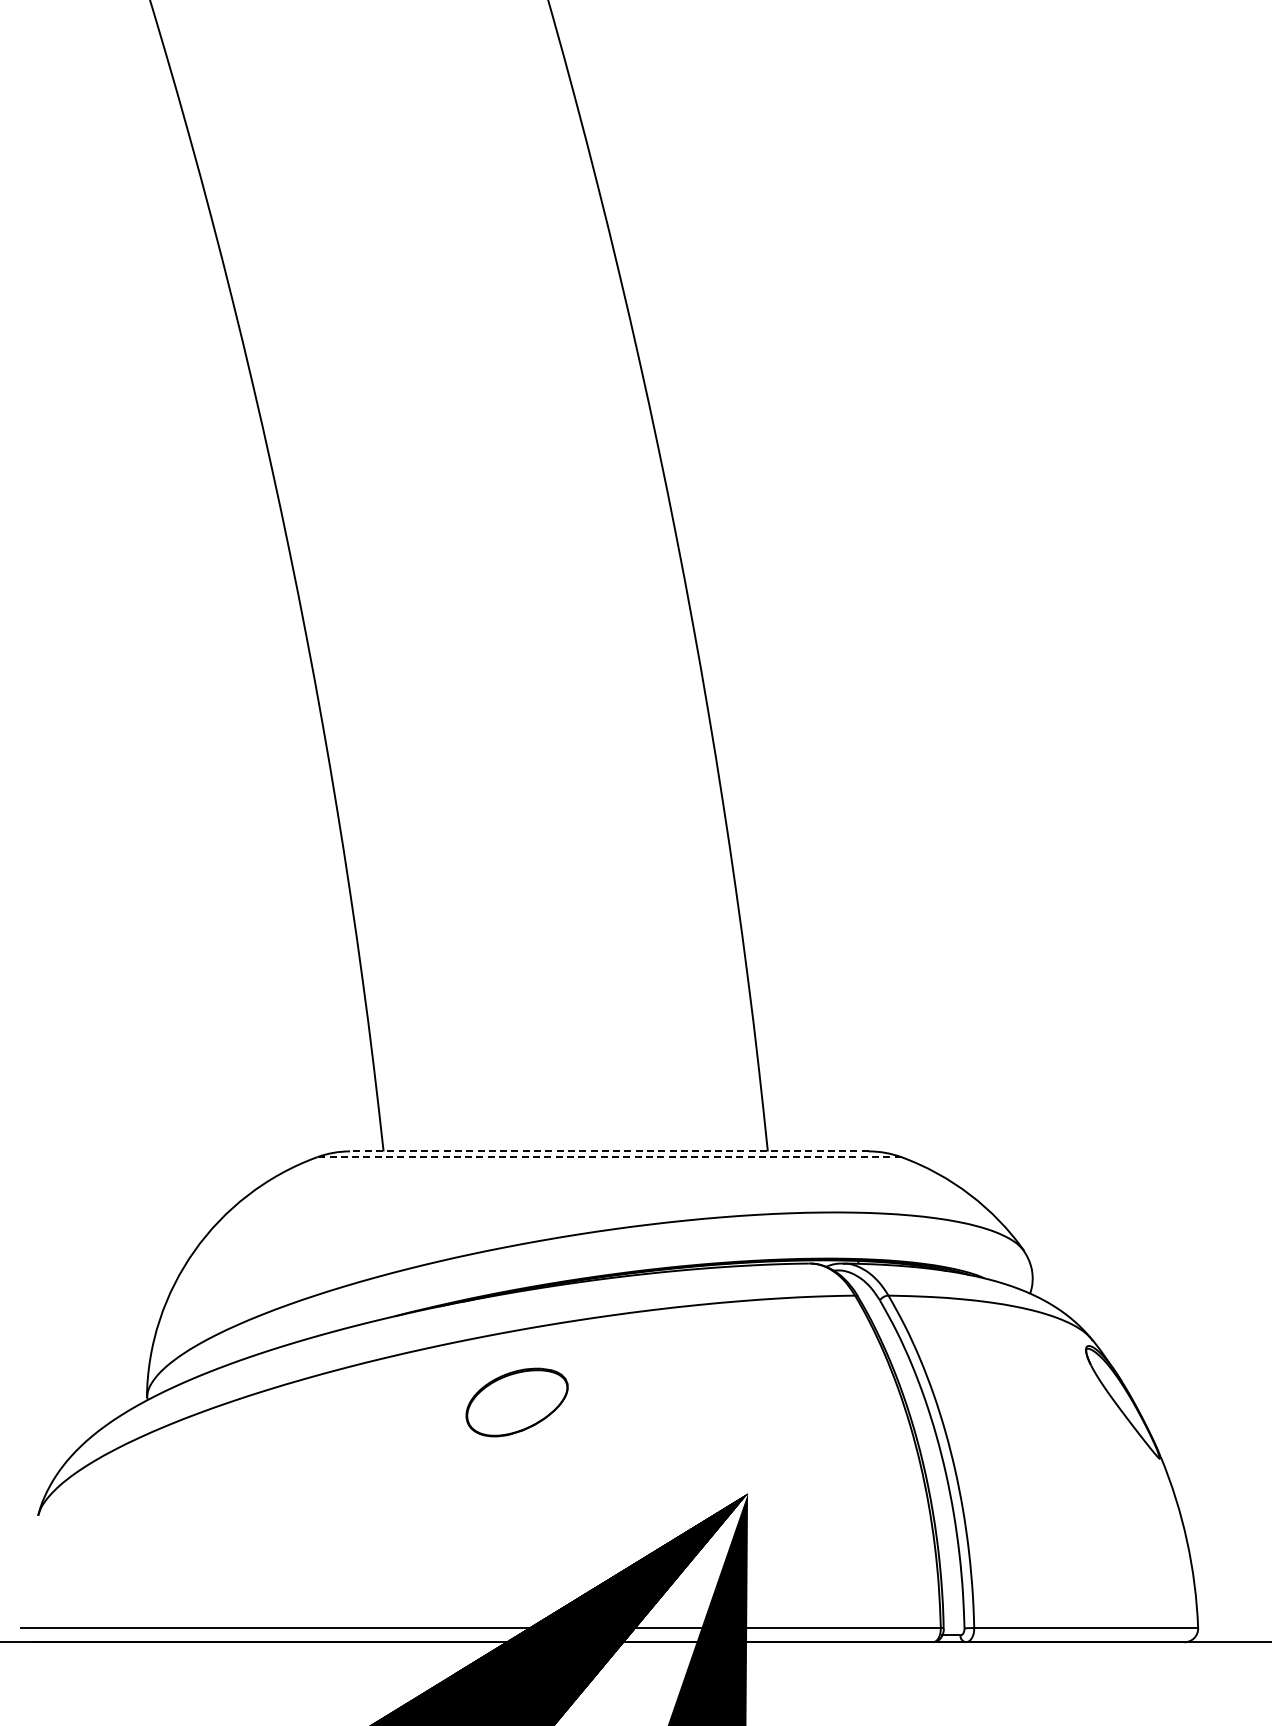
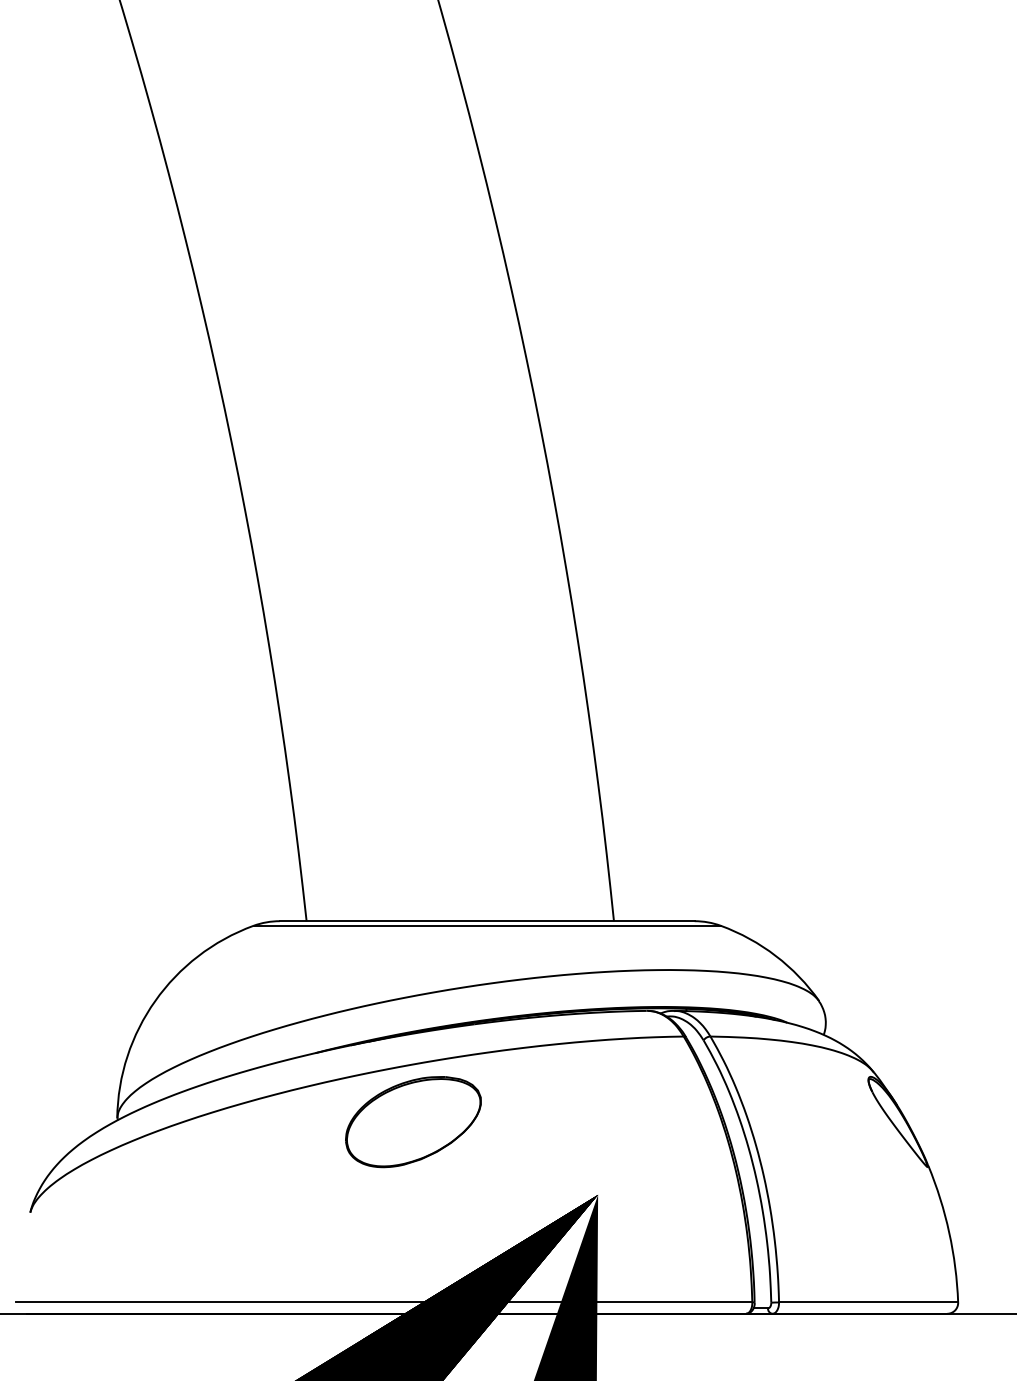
line: (608, 1151) -> (486, 921), dashed -> solid
line: (608, 1157) -> (486, 926), dashed -> solid
part: (516, 1402) -> (412, 1122), size x1.67

